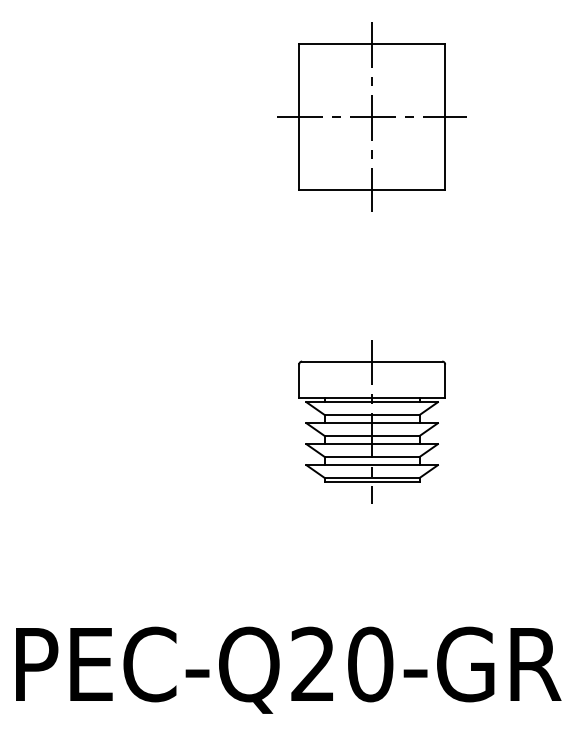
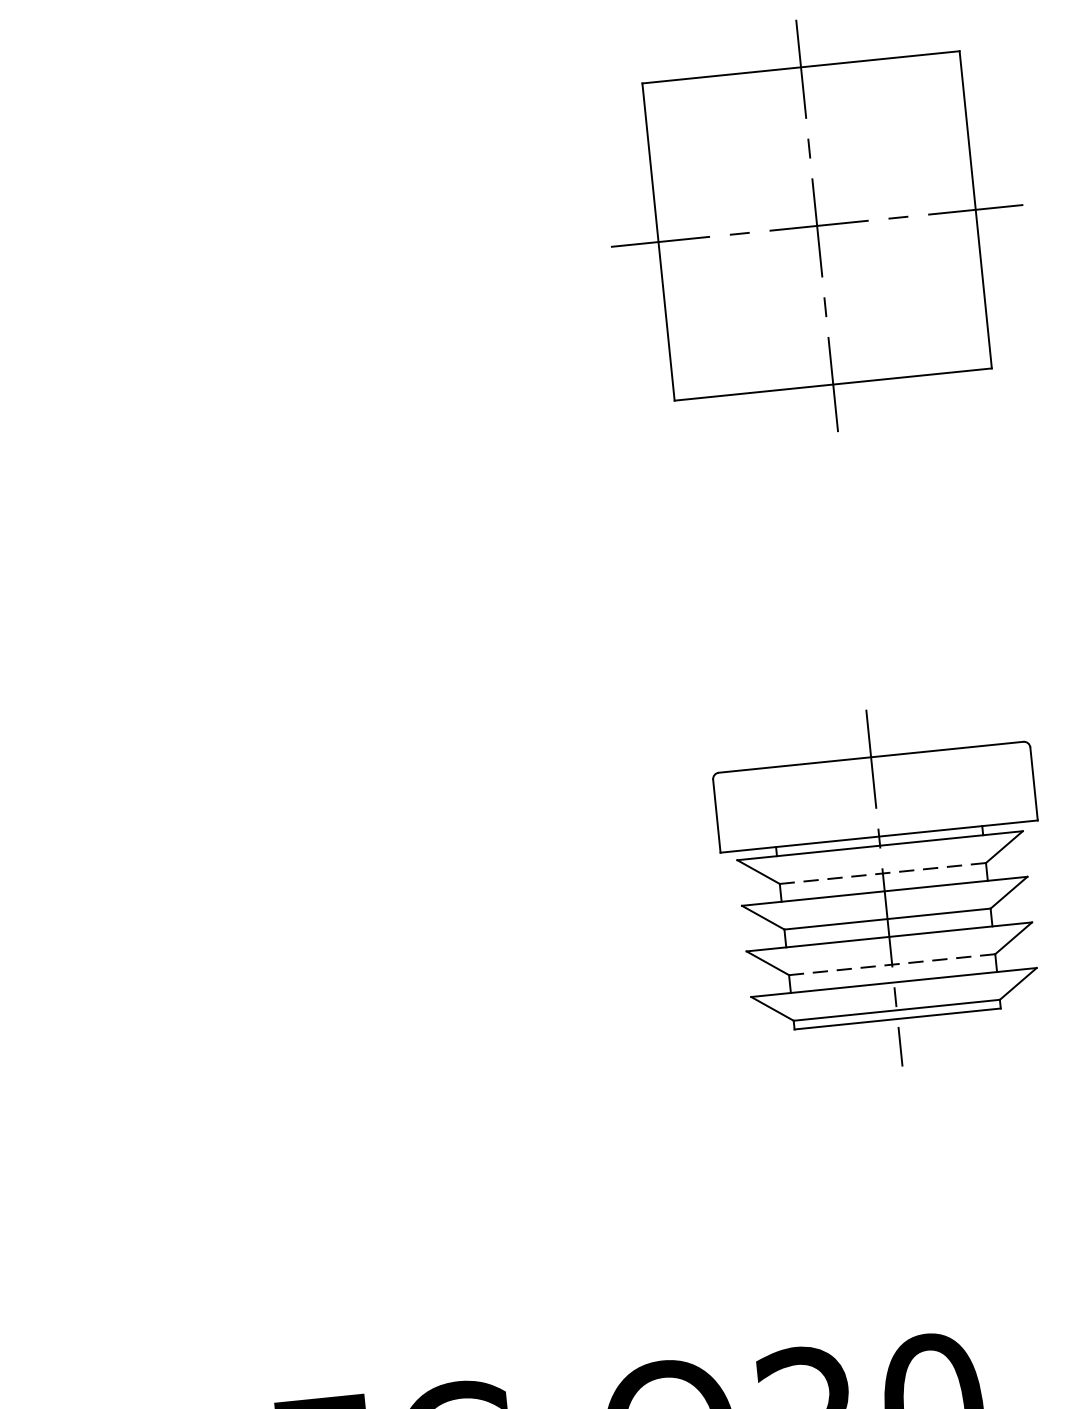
line: (371, 415) -> (881, 874), solid -> dashed
line: (371, 457) -> (890, 965), solid -> dashed

